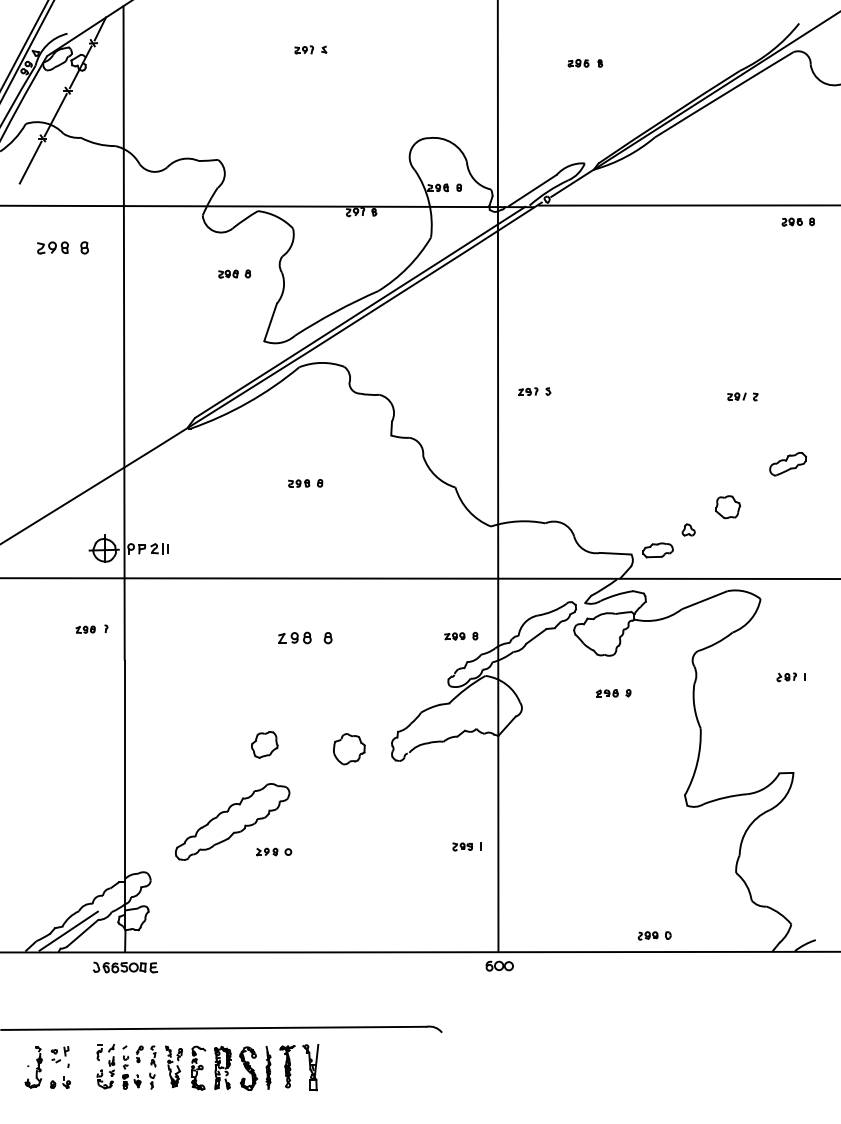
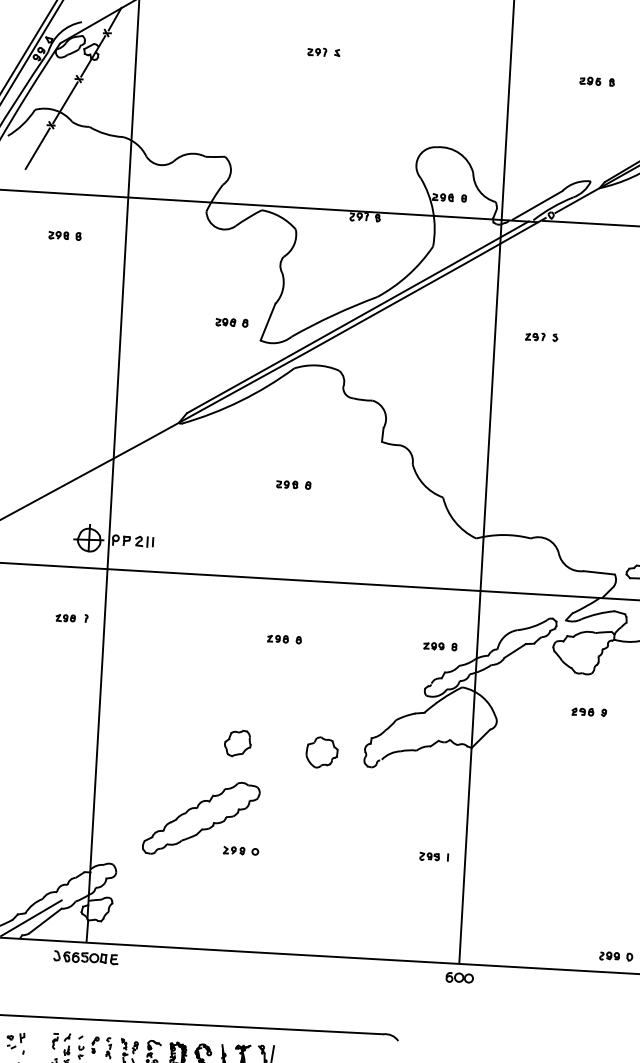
part: (62, 247) -> (64, 235), size x0.62
part: (234, 273) -> (231, 322), moved
part: (534, 391) -> (541, 336), moved
part: (305, 638) -> (284, 639), size x0.62

